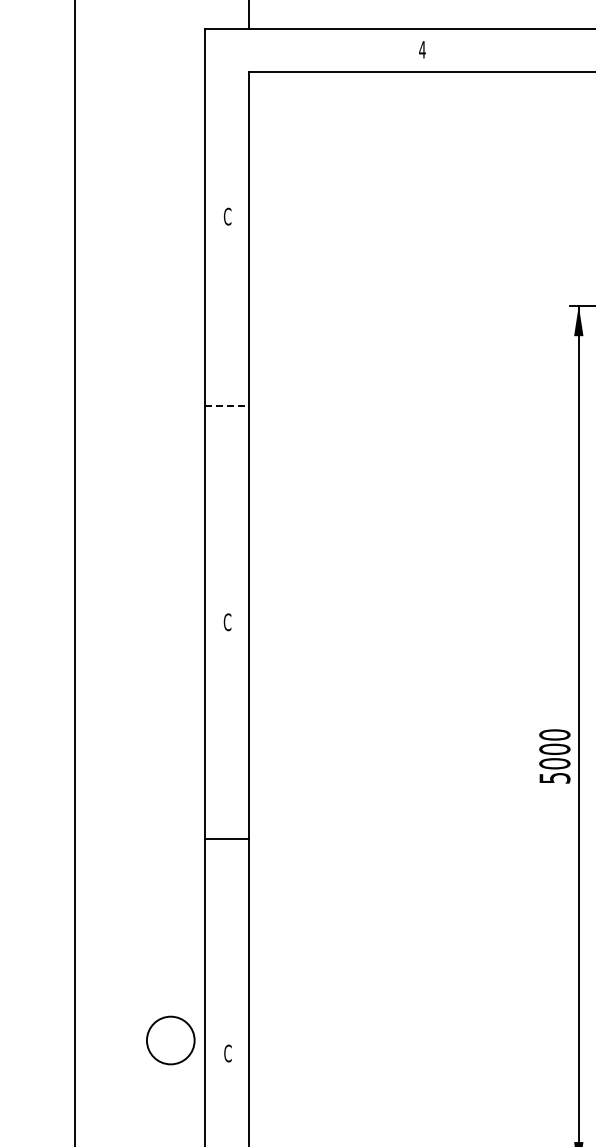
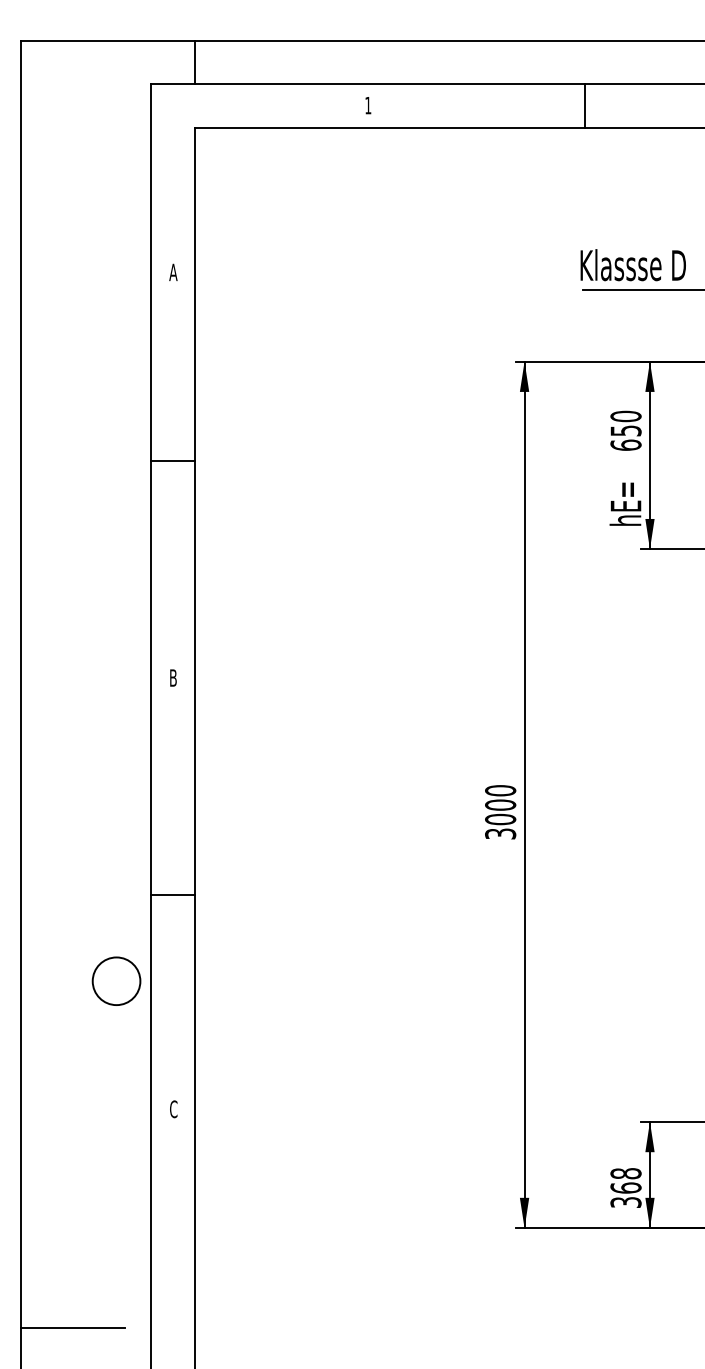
text: (421, 49) -> (367, 105), 4 -> 1
text: (227, 216) -> (173, 272), C -> A
line: (226, 405) -> (172, 461), dashed -> solid
text: (227, 621) -> (173, 677), C -> B
text: (554, 777) -> (500, 833), 5000 -> 3000
circle: (170, 1039) -> (116, 980), moved

